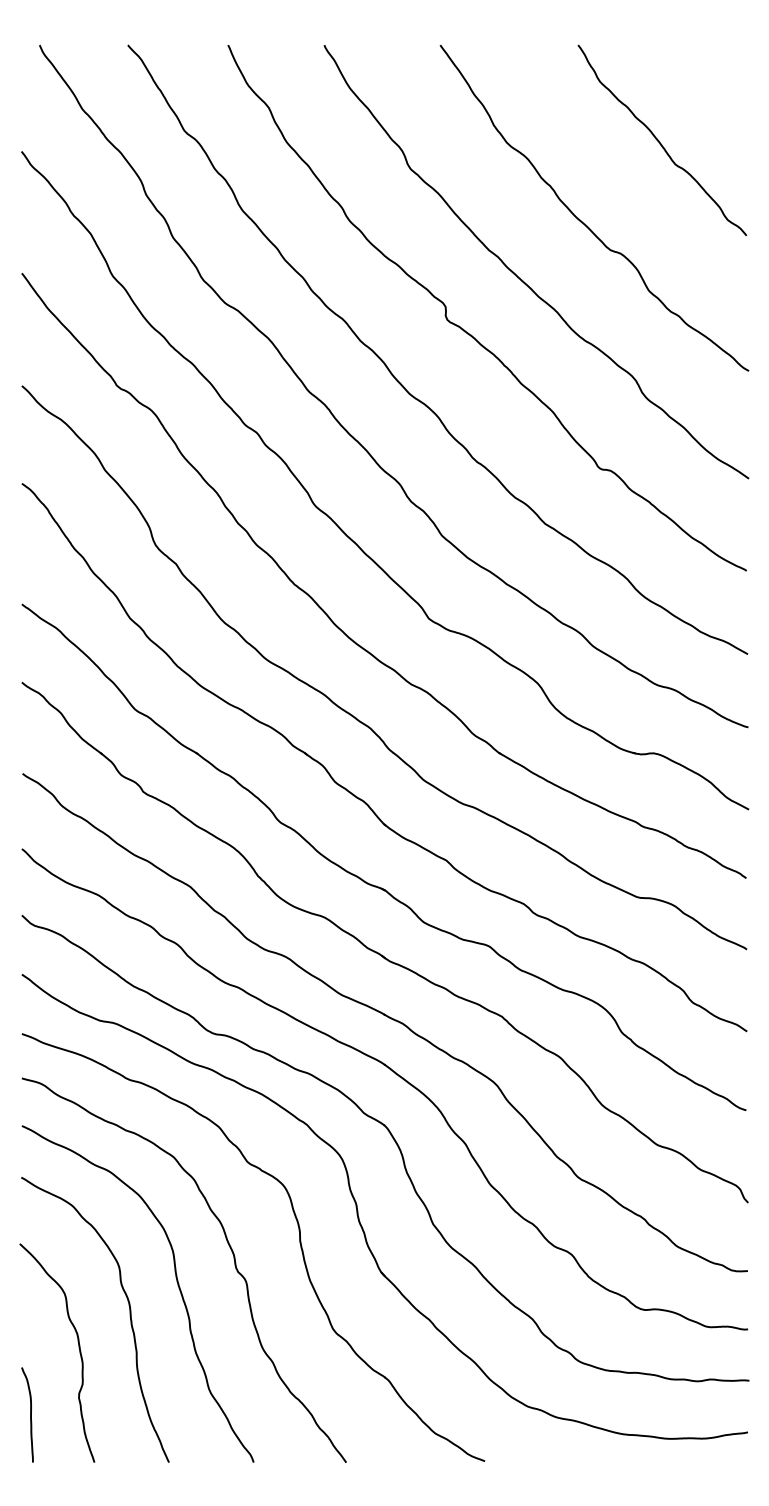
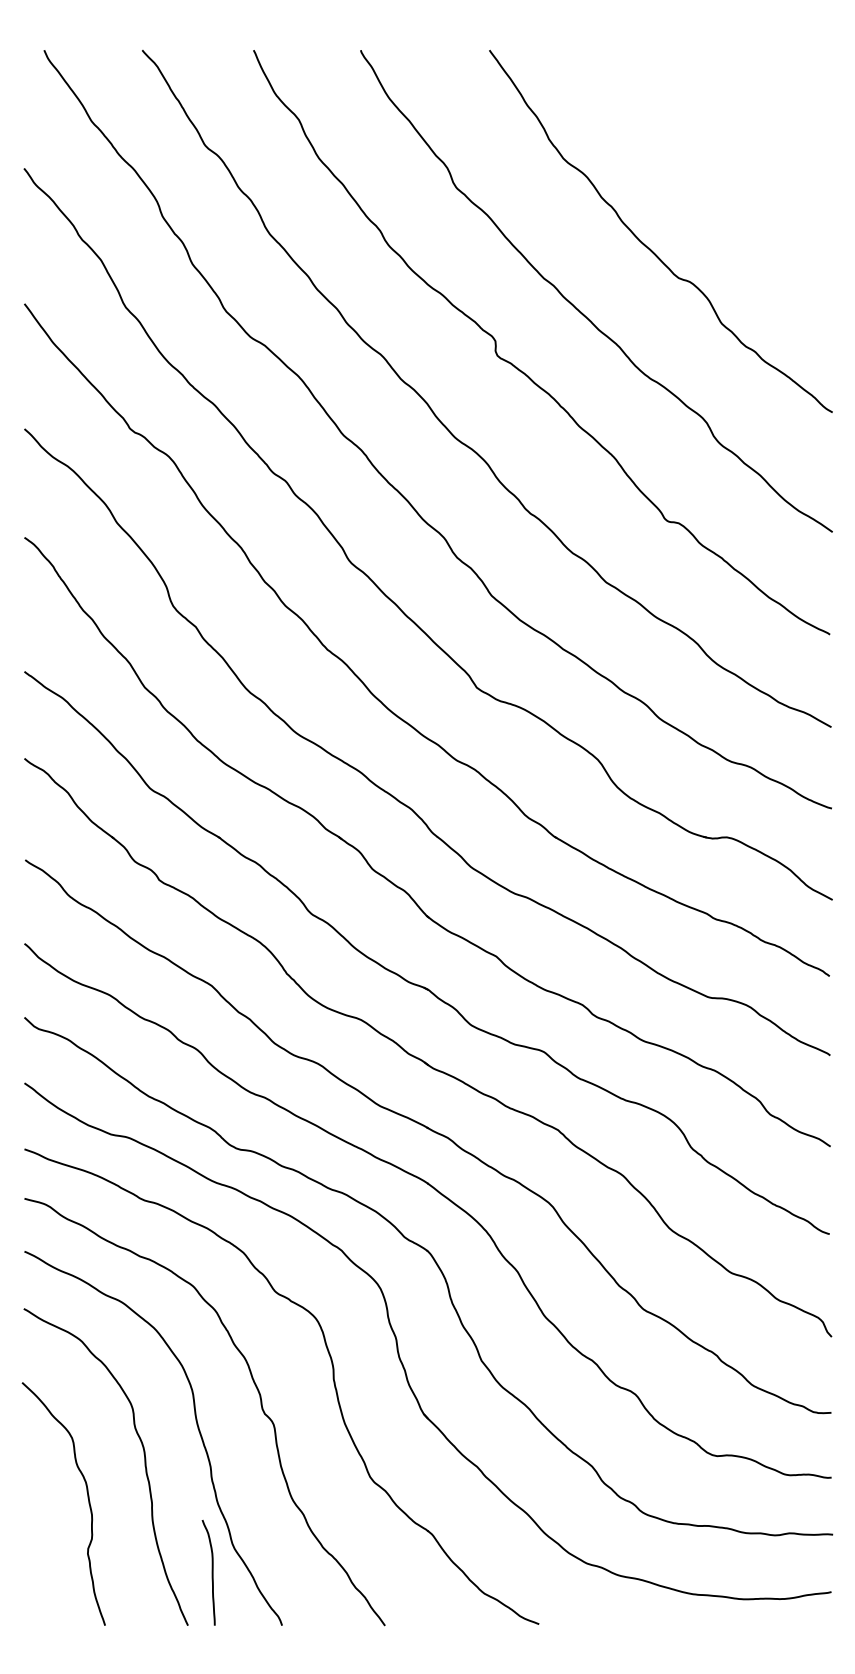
curve: (659, 141) -> (733, 157), removed
curve: (30, 1414) -> (211, 1572), moved

